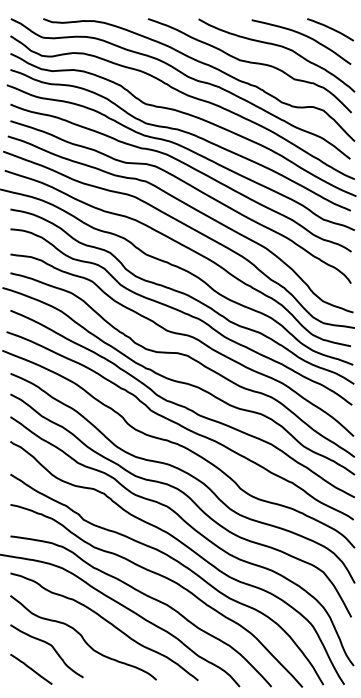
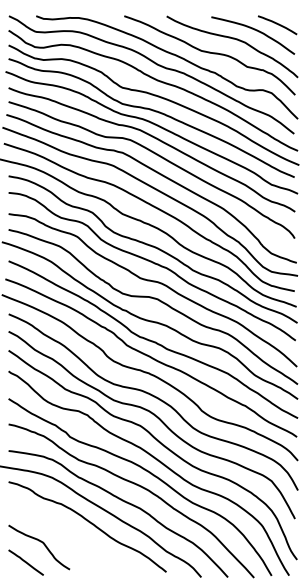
curve: (83, 637) -> (69, 535), removed

